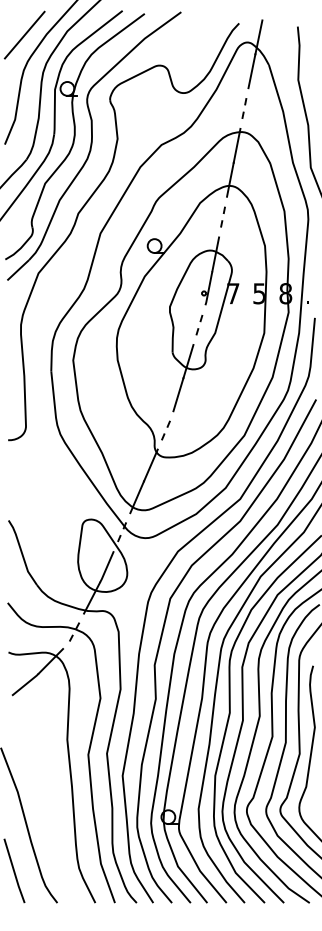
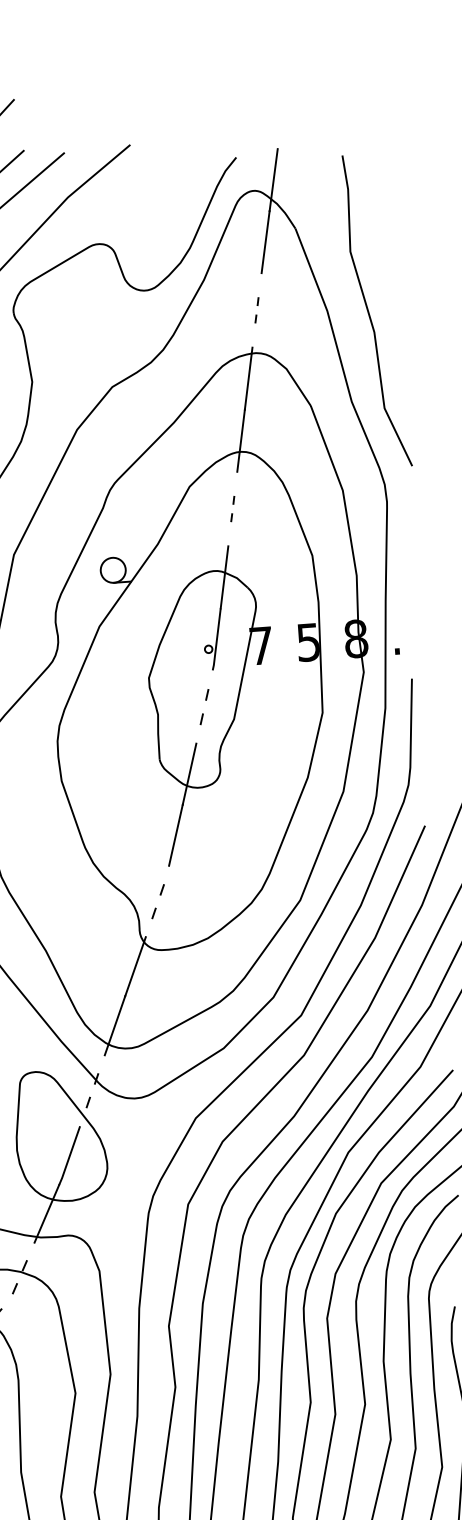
part: (244, 108) -> (257, 310), size x0.7
part: (222, 216) -> (231, 508), size x0.7

